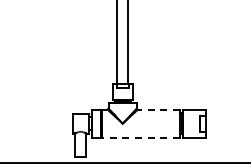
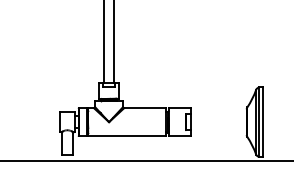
line: (159, 109) -> (145, 108), dashed -> solid
line: (141, 138) -> (127, 136), dashed -> solid

